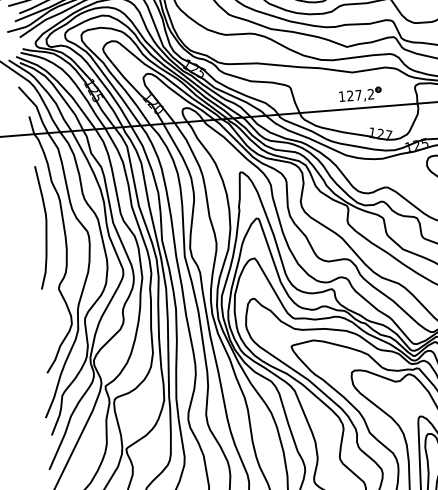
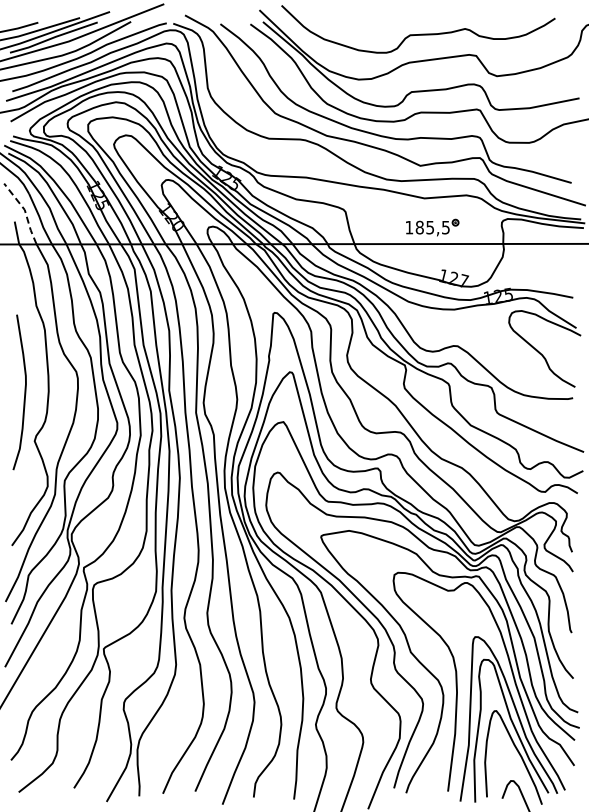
text: (360, 95) -> (432, 227), 127,2 -> 185,5
line: (37, 106) -> (25, 210), solid -> dashed
curve: (45, 227) -> (24, 392), moved

